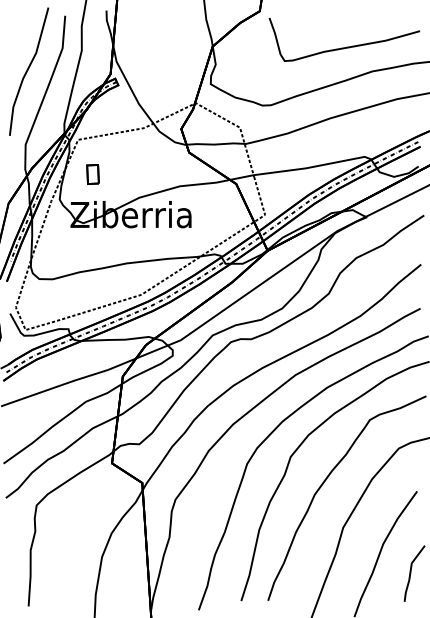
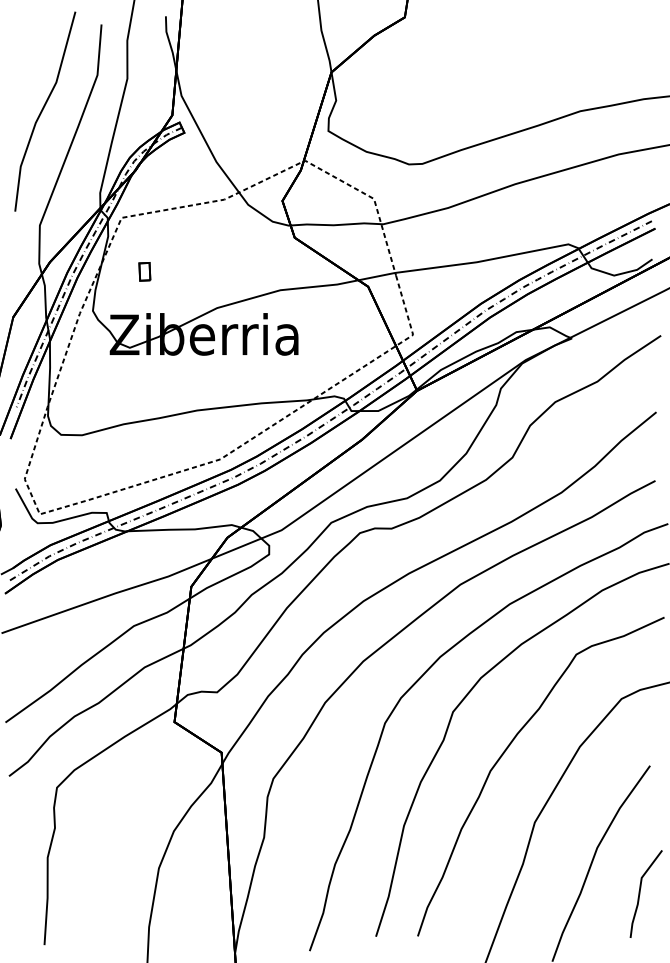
curve: (346, 46) -> (539, 72), removed
part: (92, 174) -> (144, 271), size x0.6

